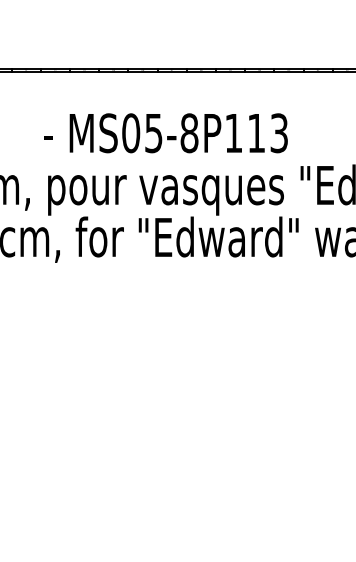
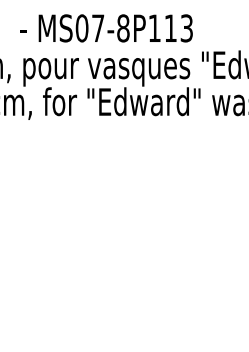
text: (153, 133) -> (97, 28), MS05-8P113 -> MS07-8P113

